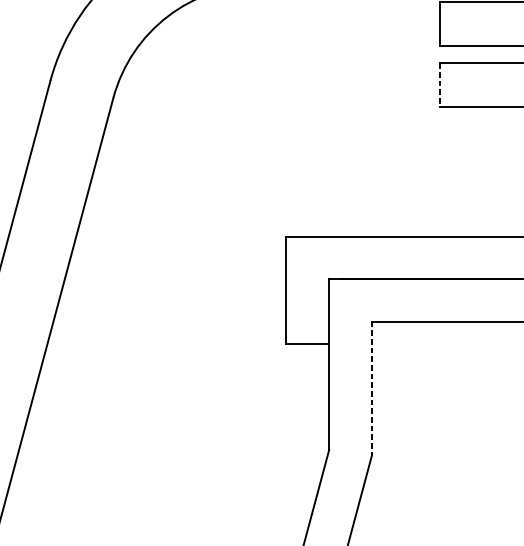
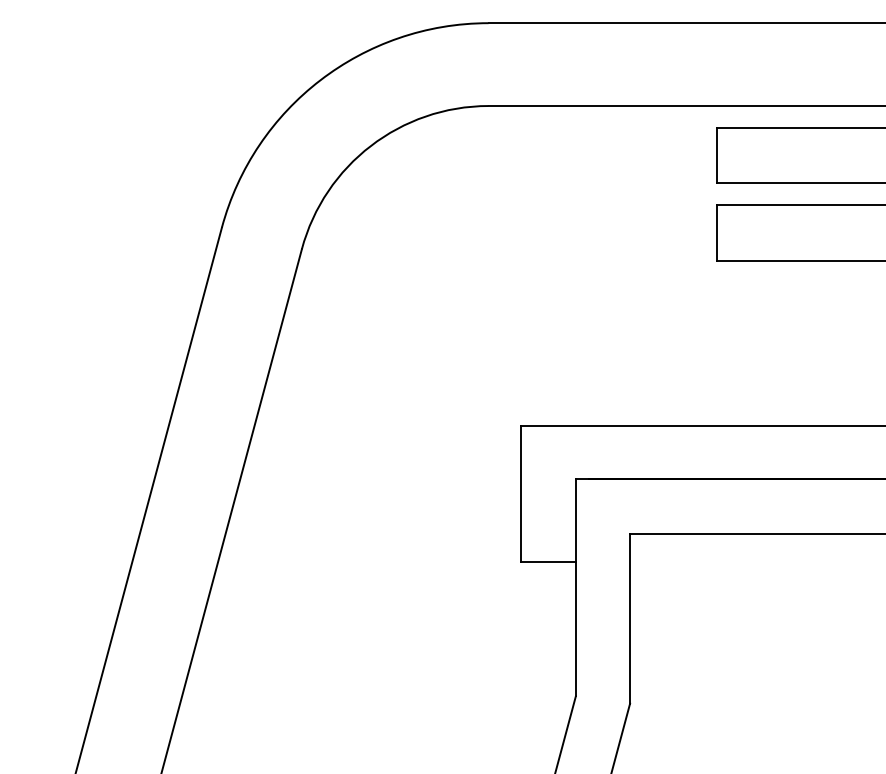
line: (439, 85) -> (716, 233), dashed -> solid
line: (372, 389) -> (630, 619), dashed -> solid

